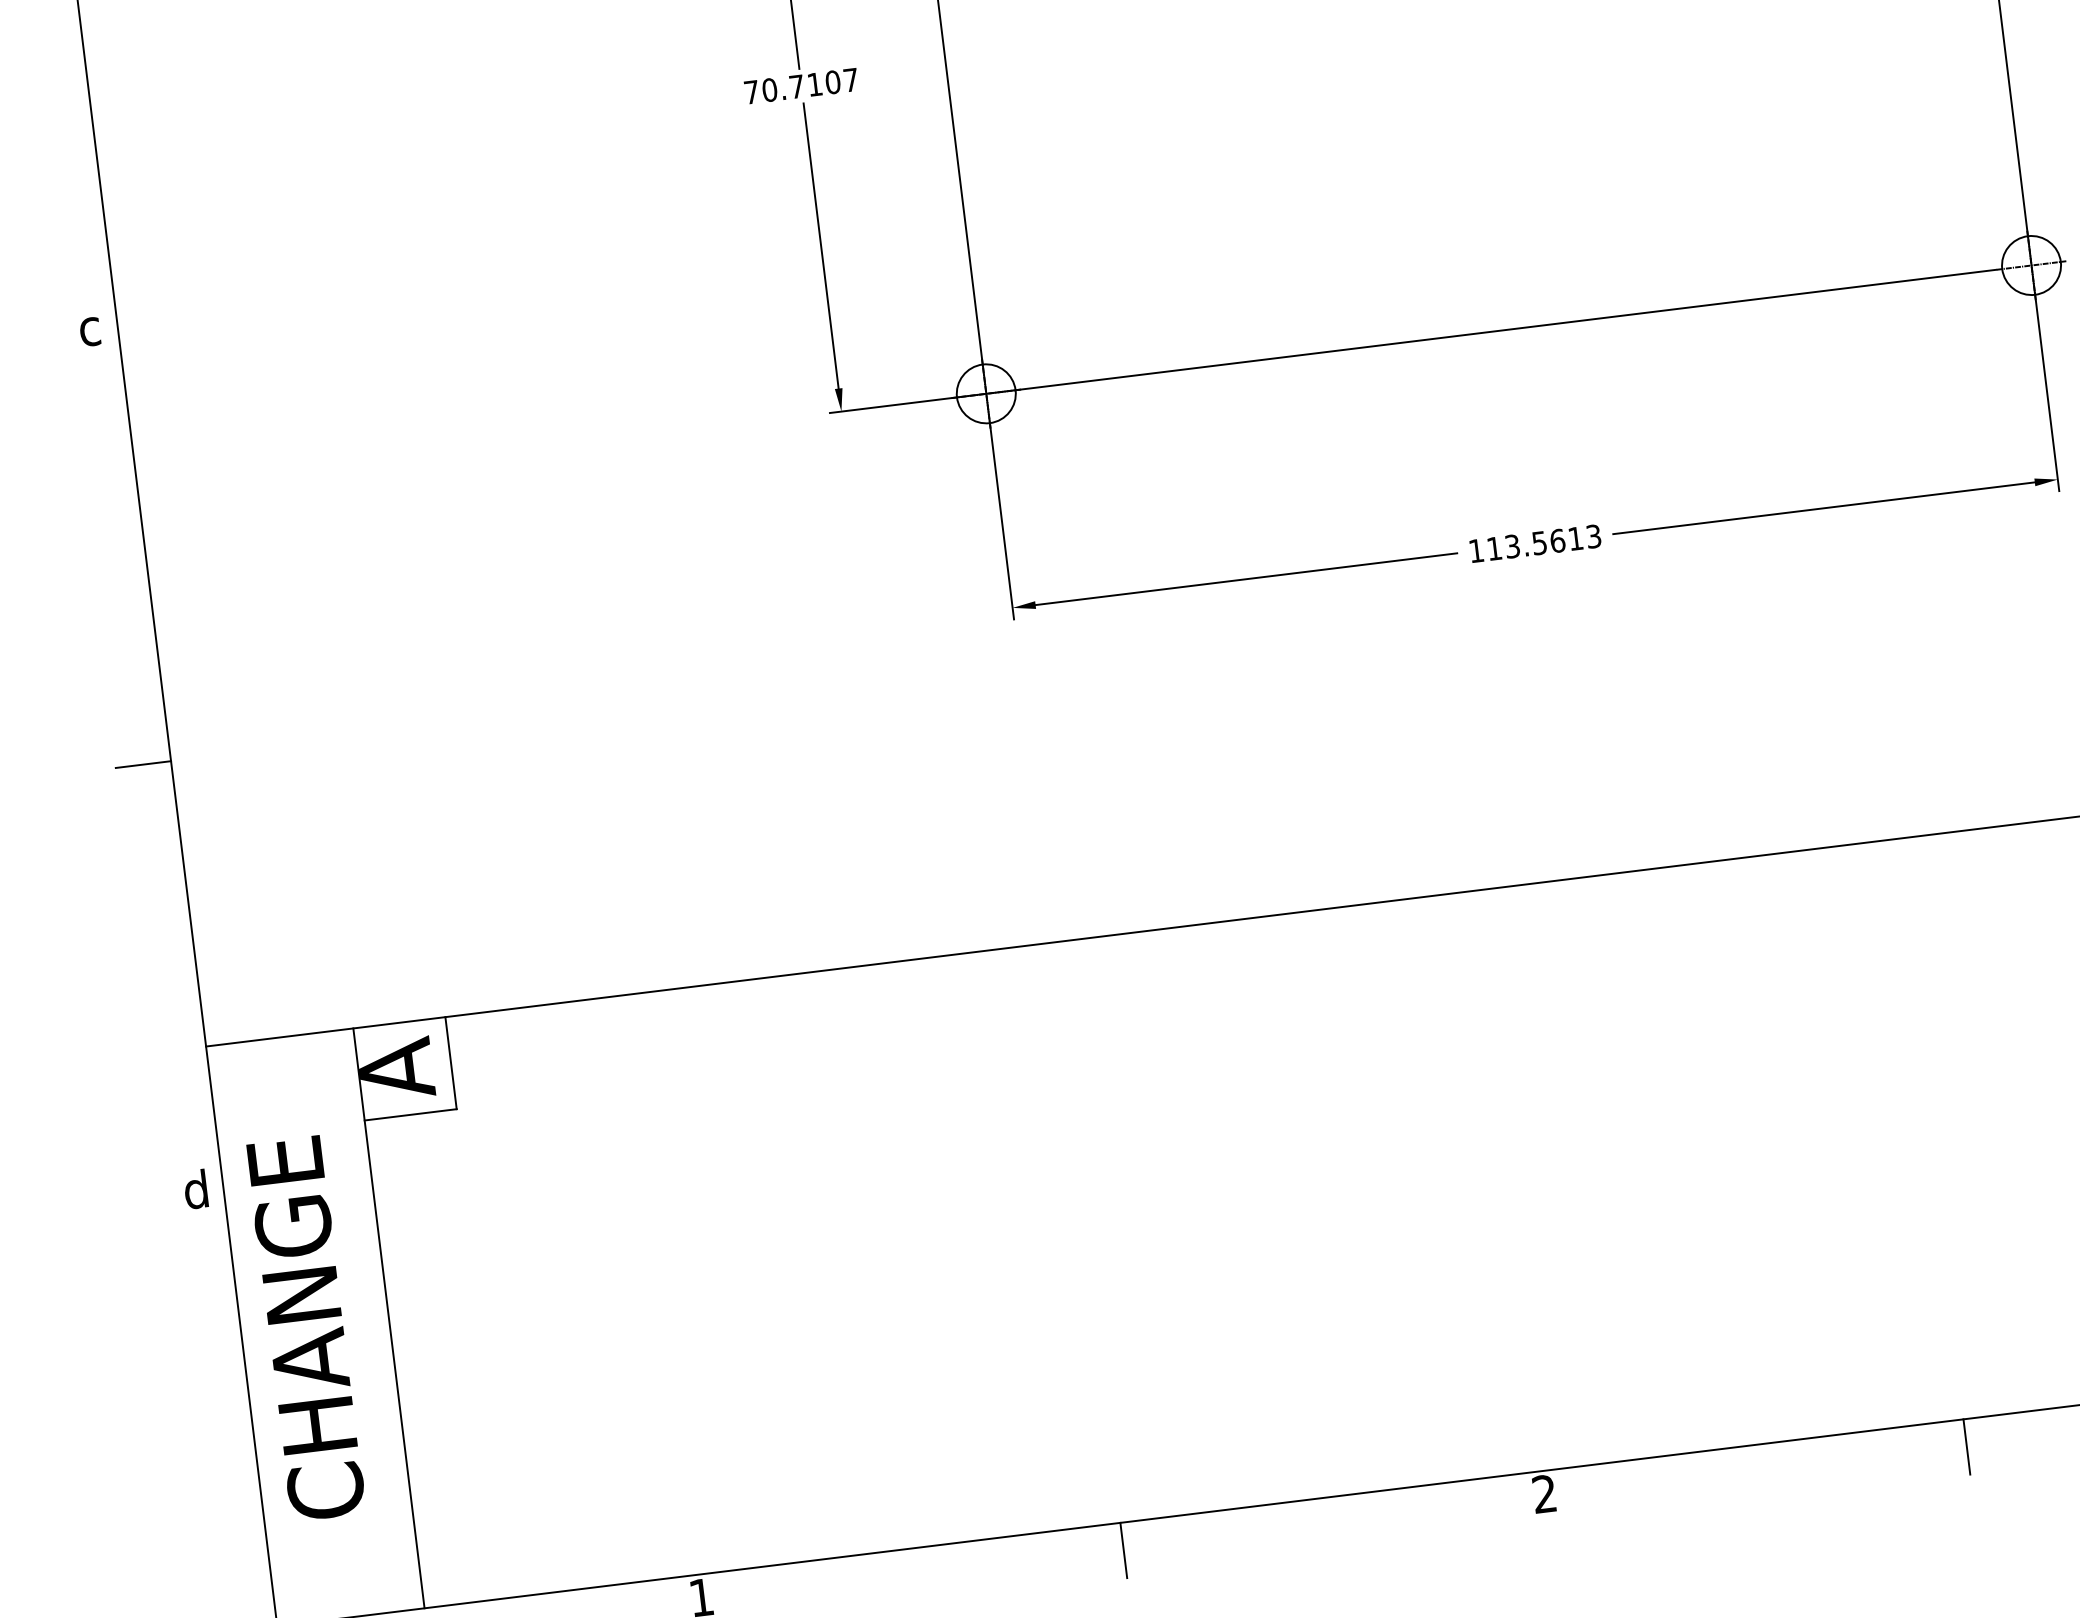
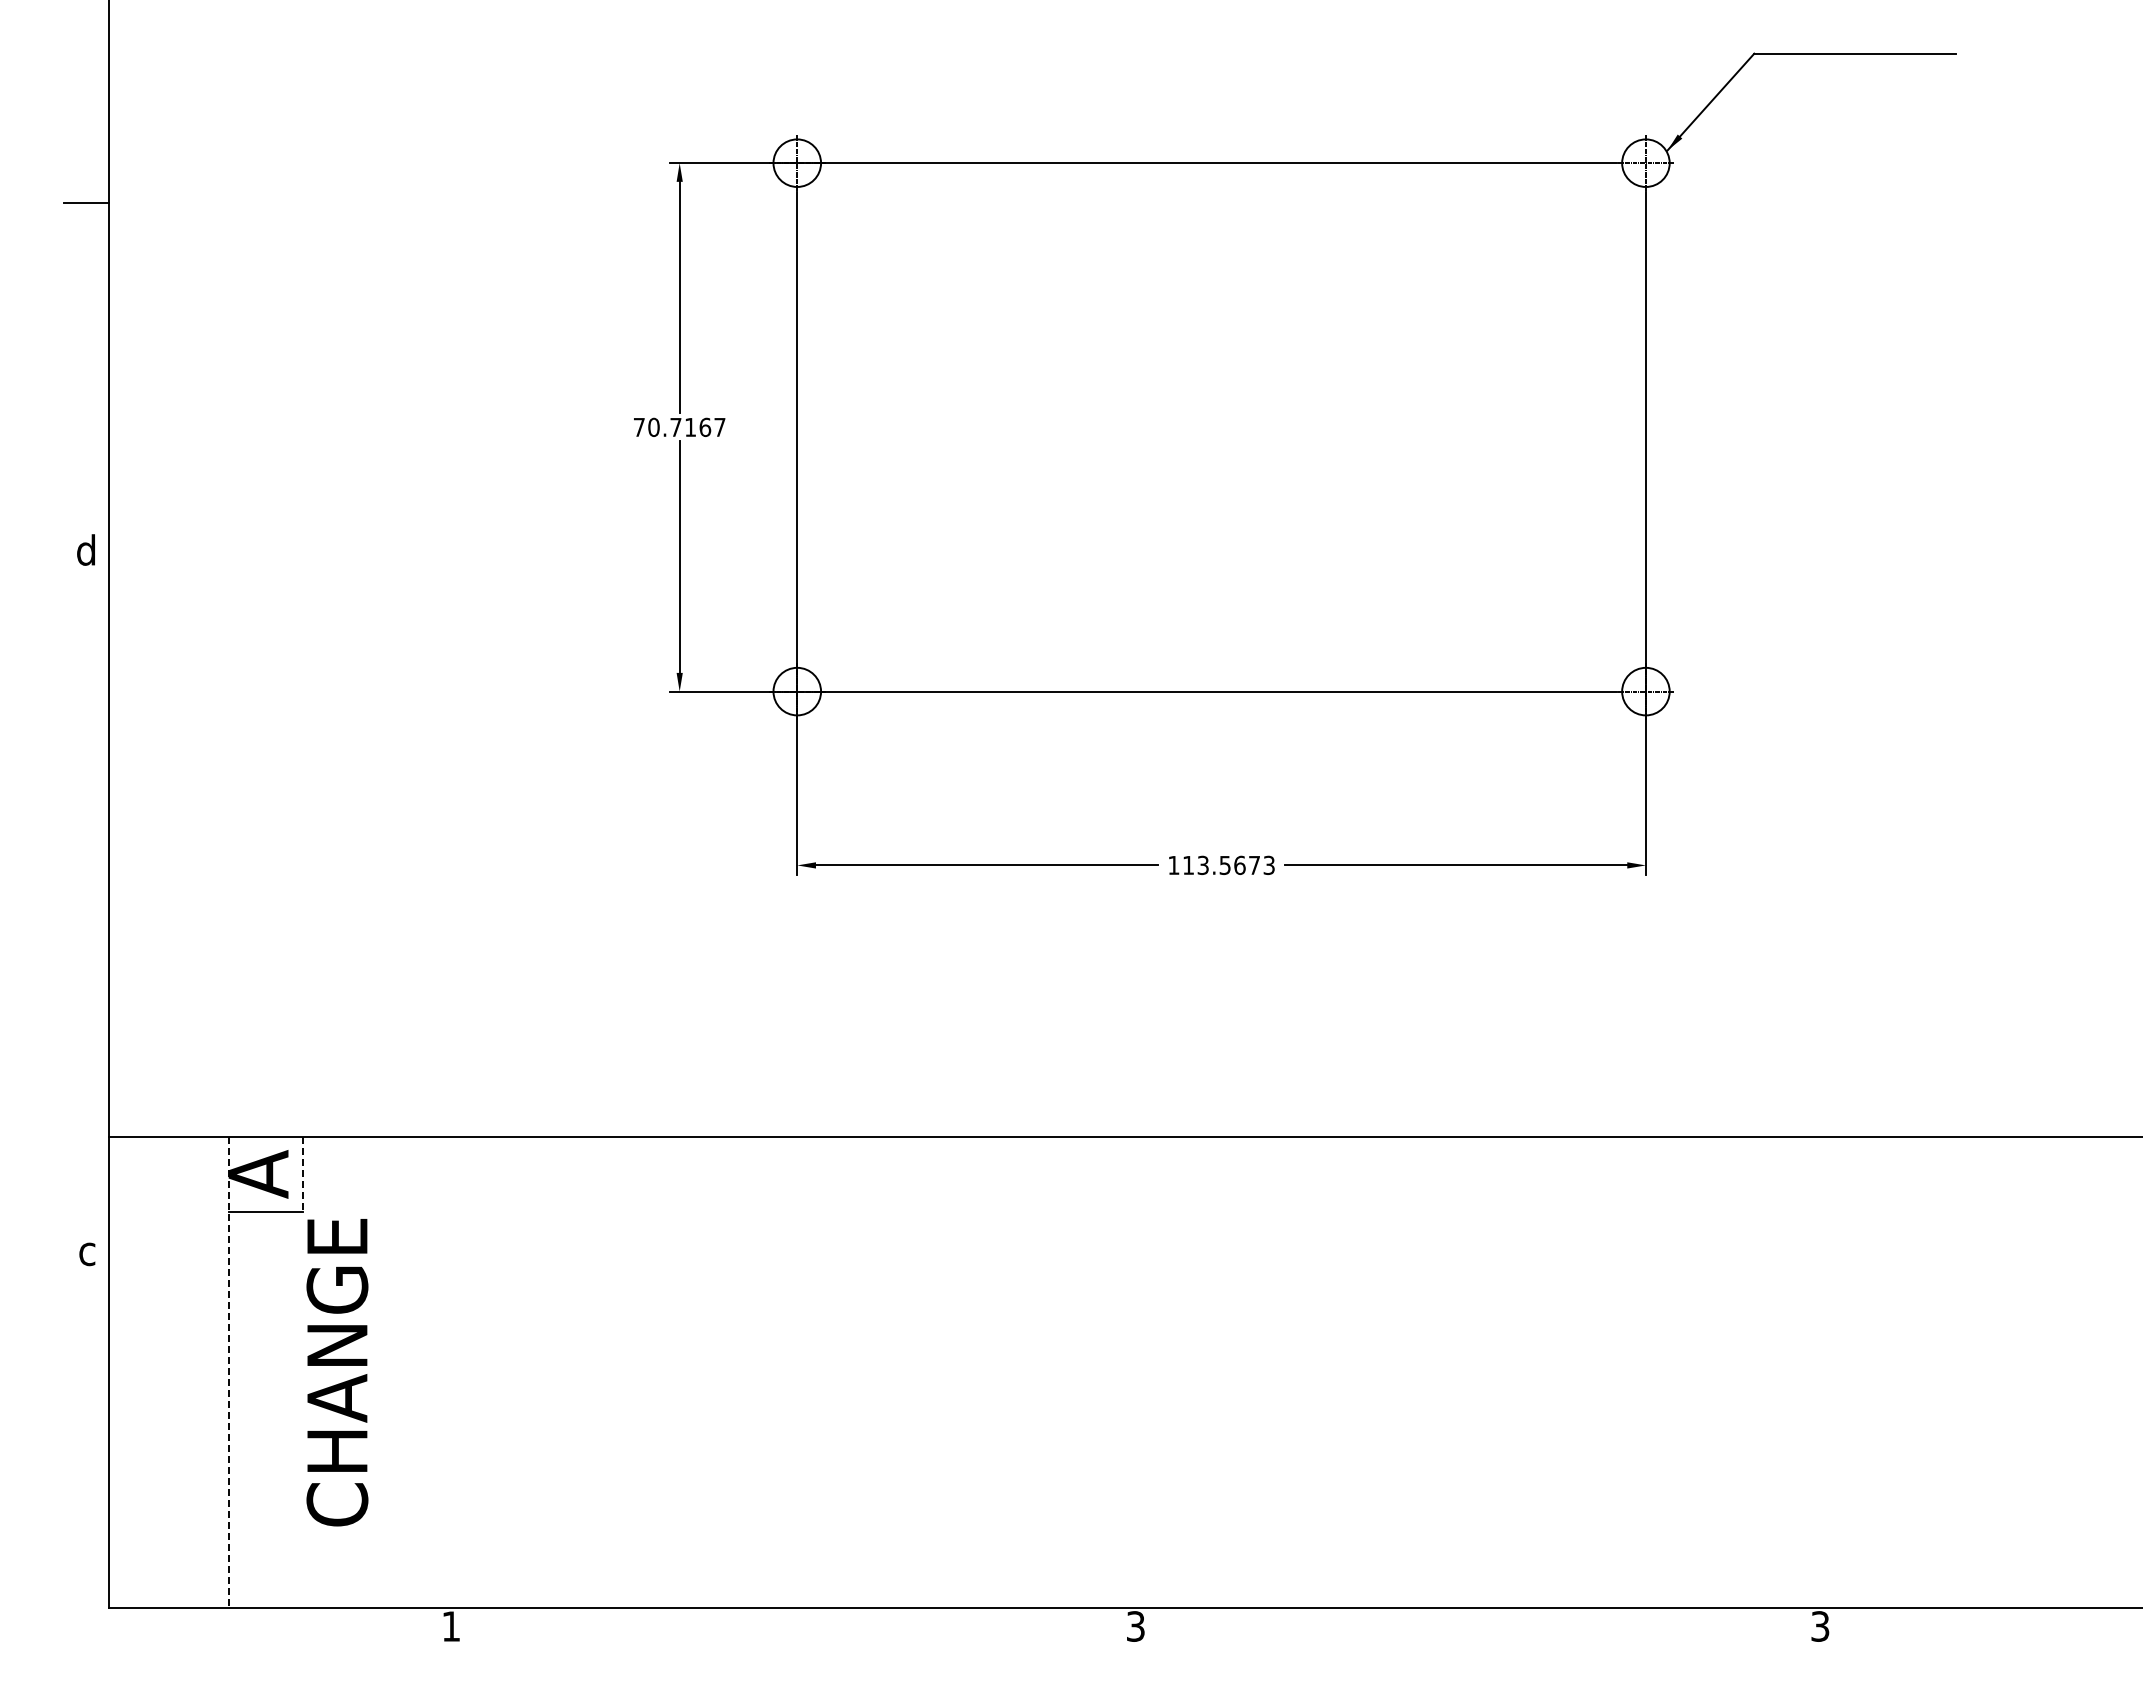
text: (833, 81) -> (705, 426), 70.7107 -> 70.7167
text: (88, 326) -> (85, 549), c -> d
text: (1575, 538) -> (1254, 865), 113.5613 -> 113.5673
line: (143, 764) -> (86, 905), removed
line: (451, 1063) -> (303, 1174), solid -> dashed
text: (195, 1189) -> (86, 1250), d -> c
line: (388, 1318) -> (228, 1372), solid -> dashed
text: (306, 1328) -> (337, 1372), moved
line: (1967, 1445) -> (1478, 1629), removed
text: (1544, 1494) -> (1135, 1626), 2 -> 3
line: (1123, 1549) -> (793, 1629), removed

